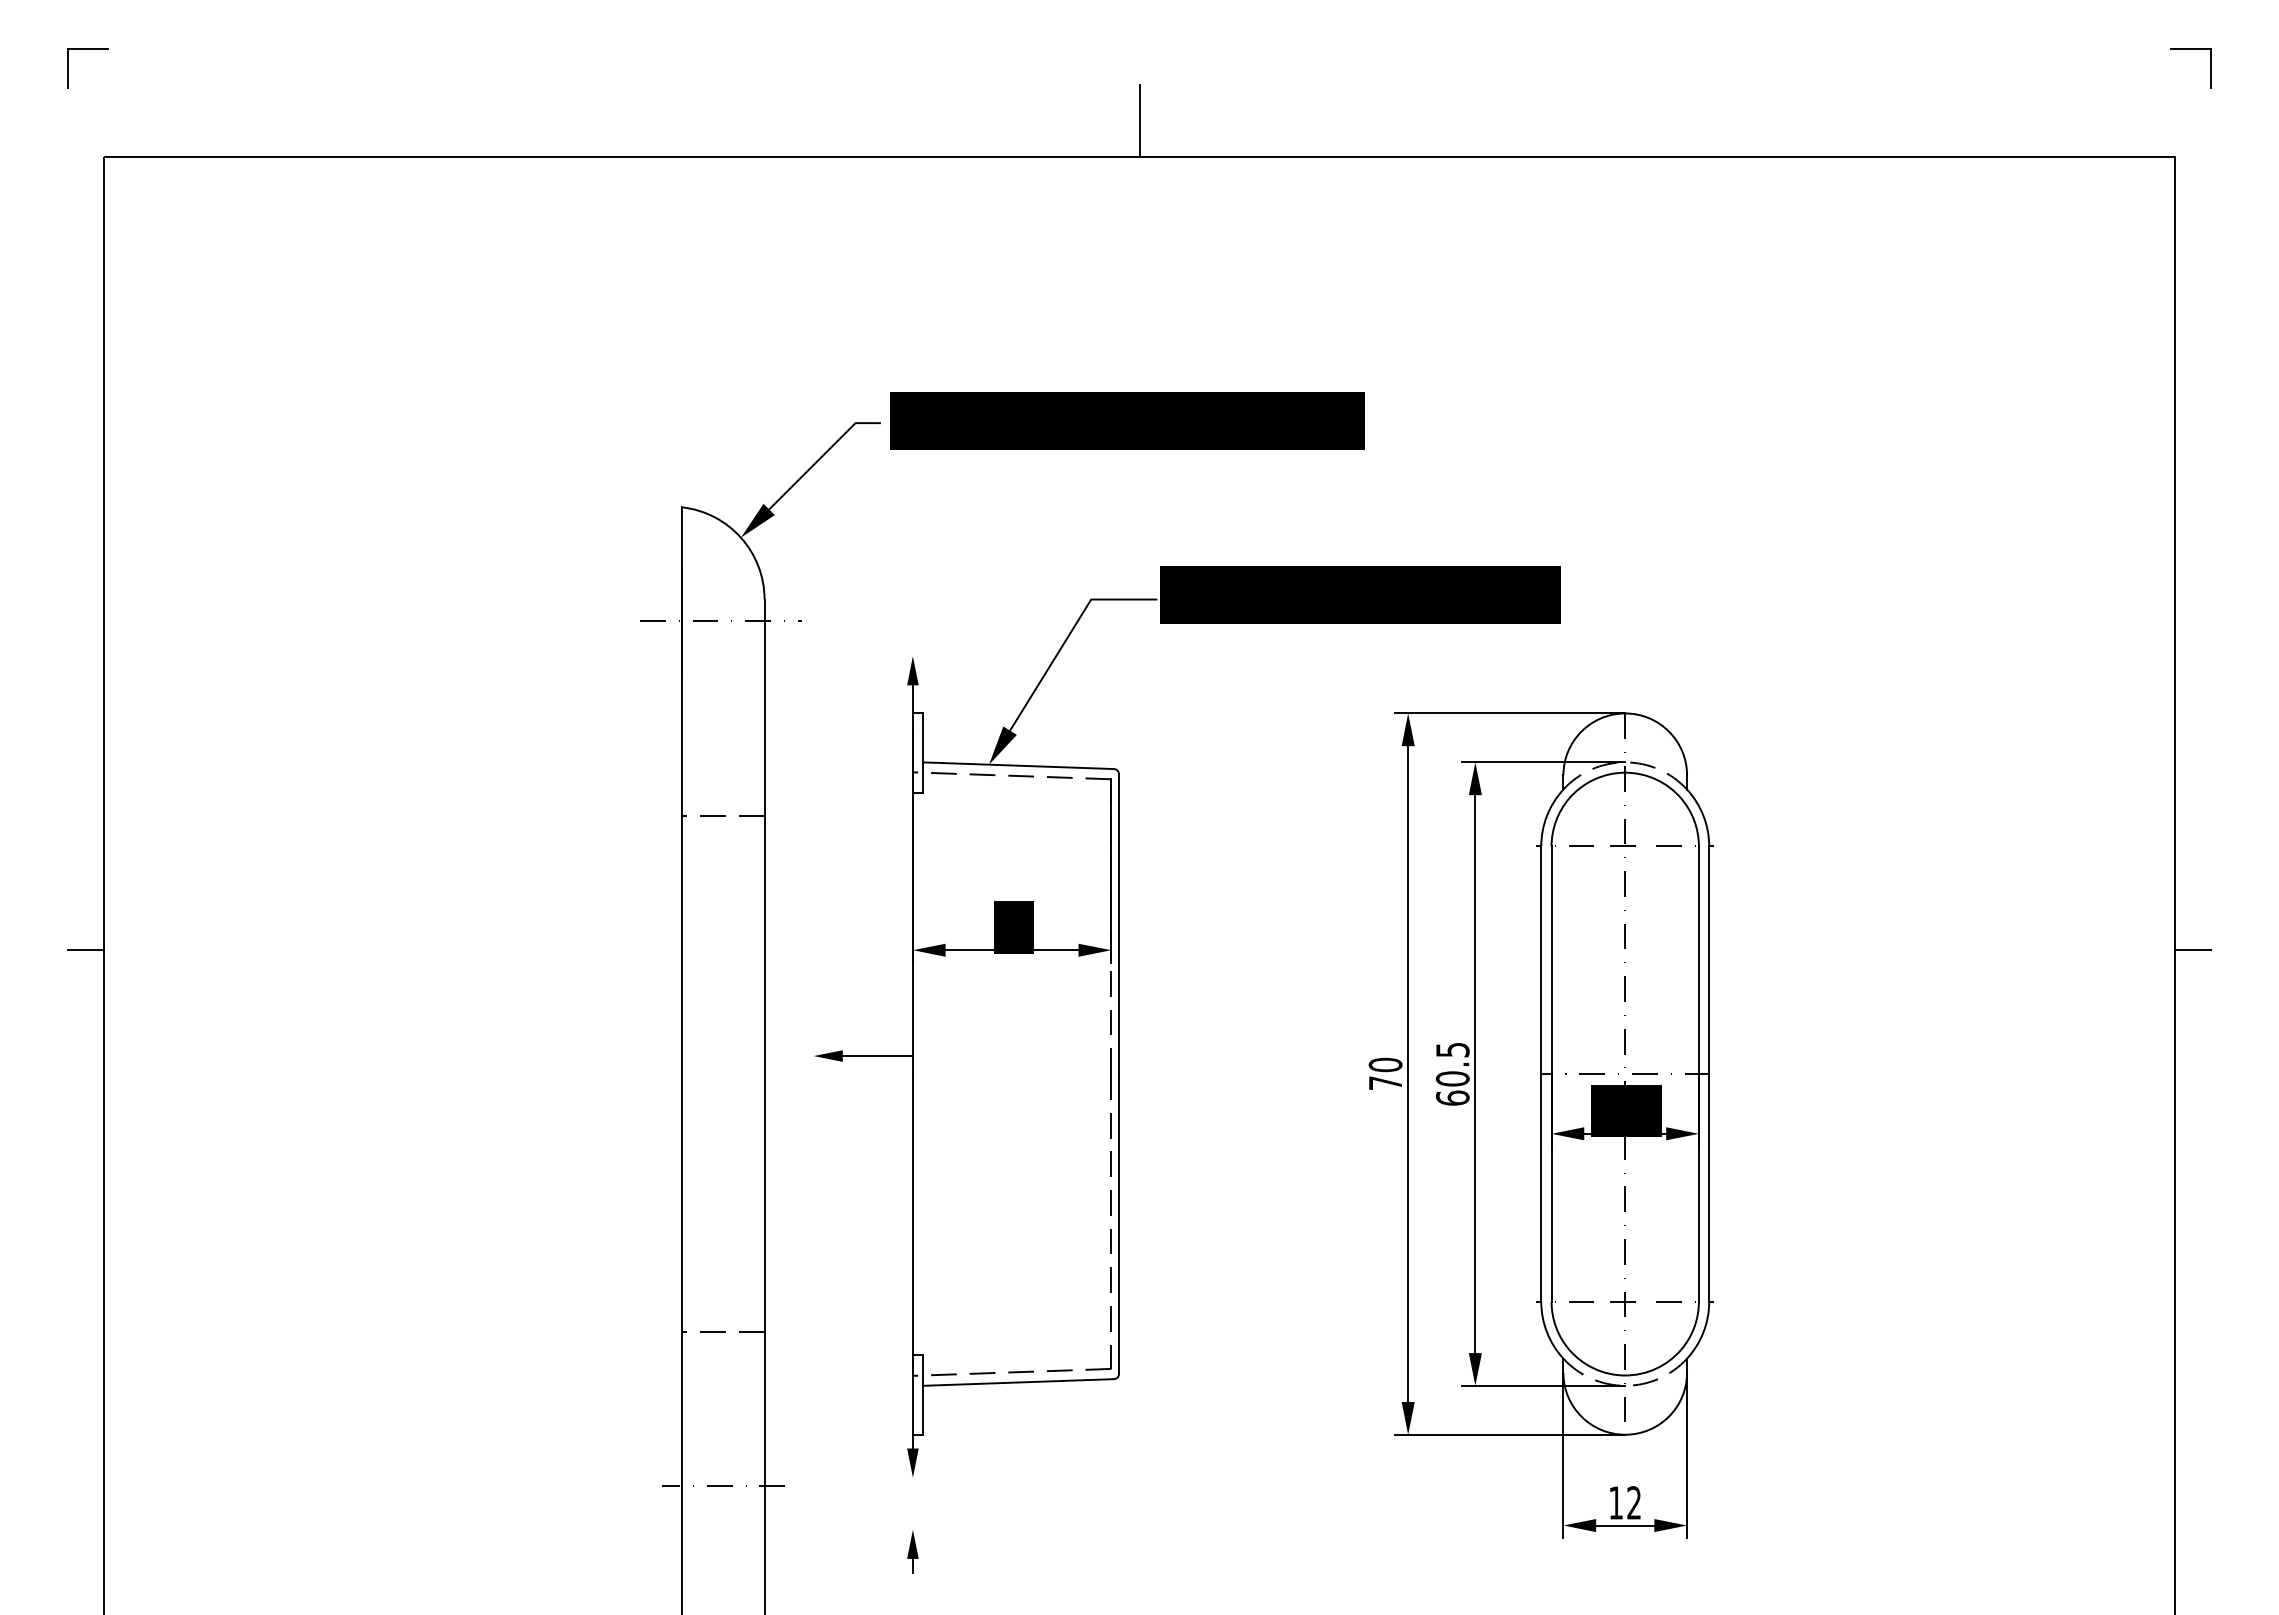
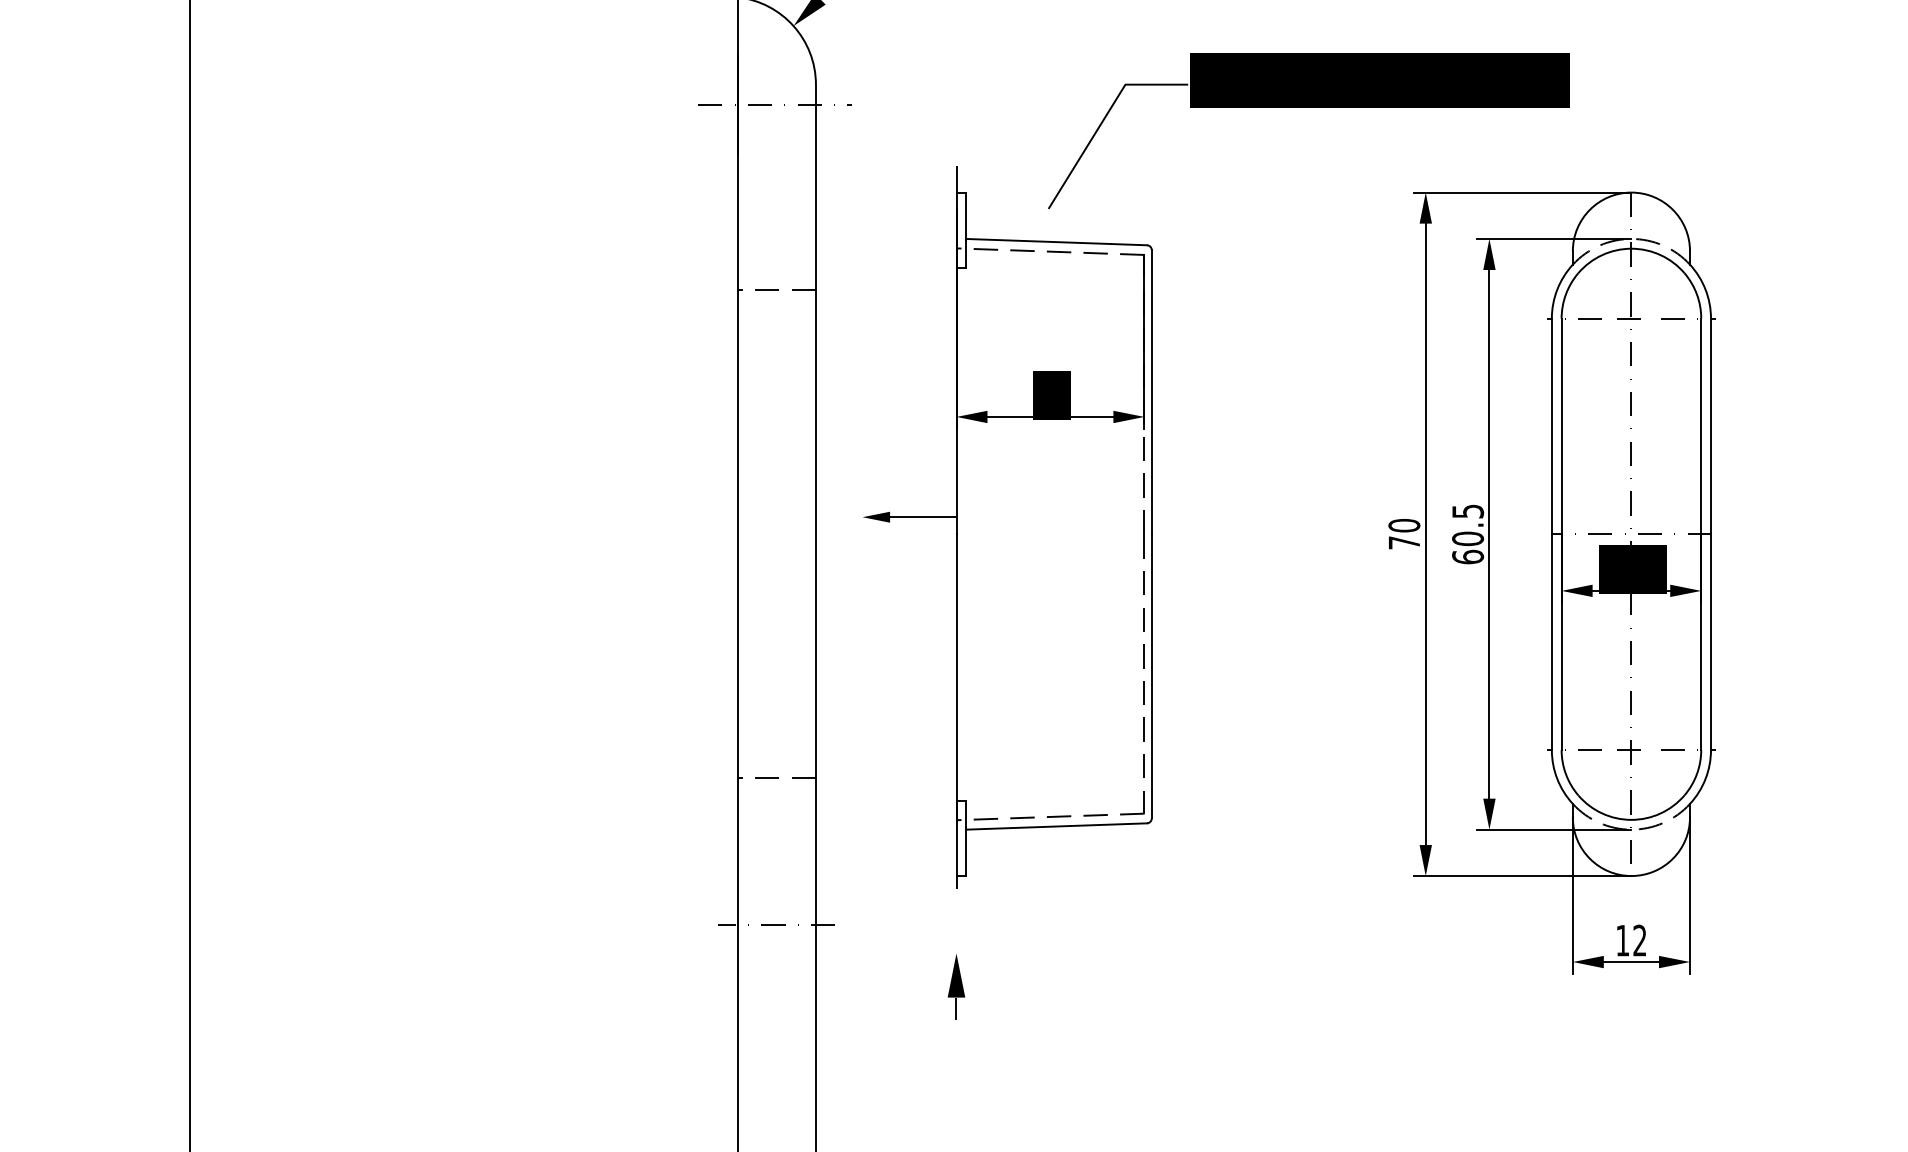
fill: (912, 670) -> (956, 151), removed
fill: (1002, 745) -> (1041, 222), removed
line: (86, 950) -> (173, 417), removed
fill: (912, 1462) -> (956, 902), removed
part: (912, 1551) -> (956, 986), size x1.6

